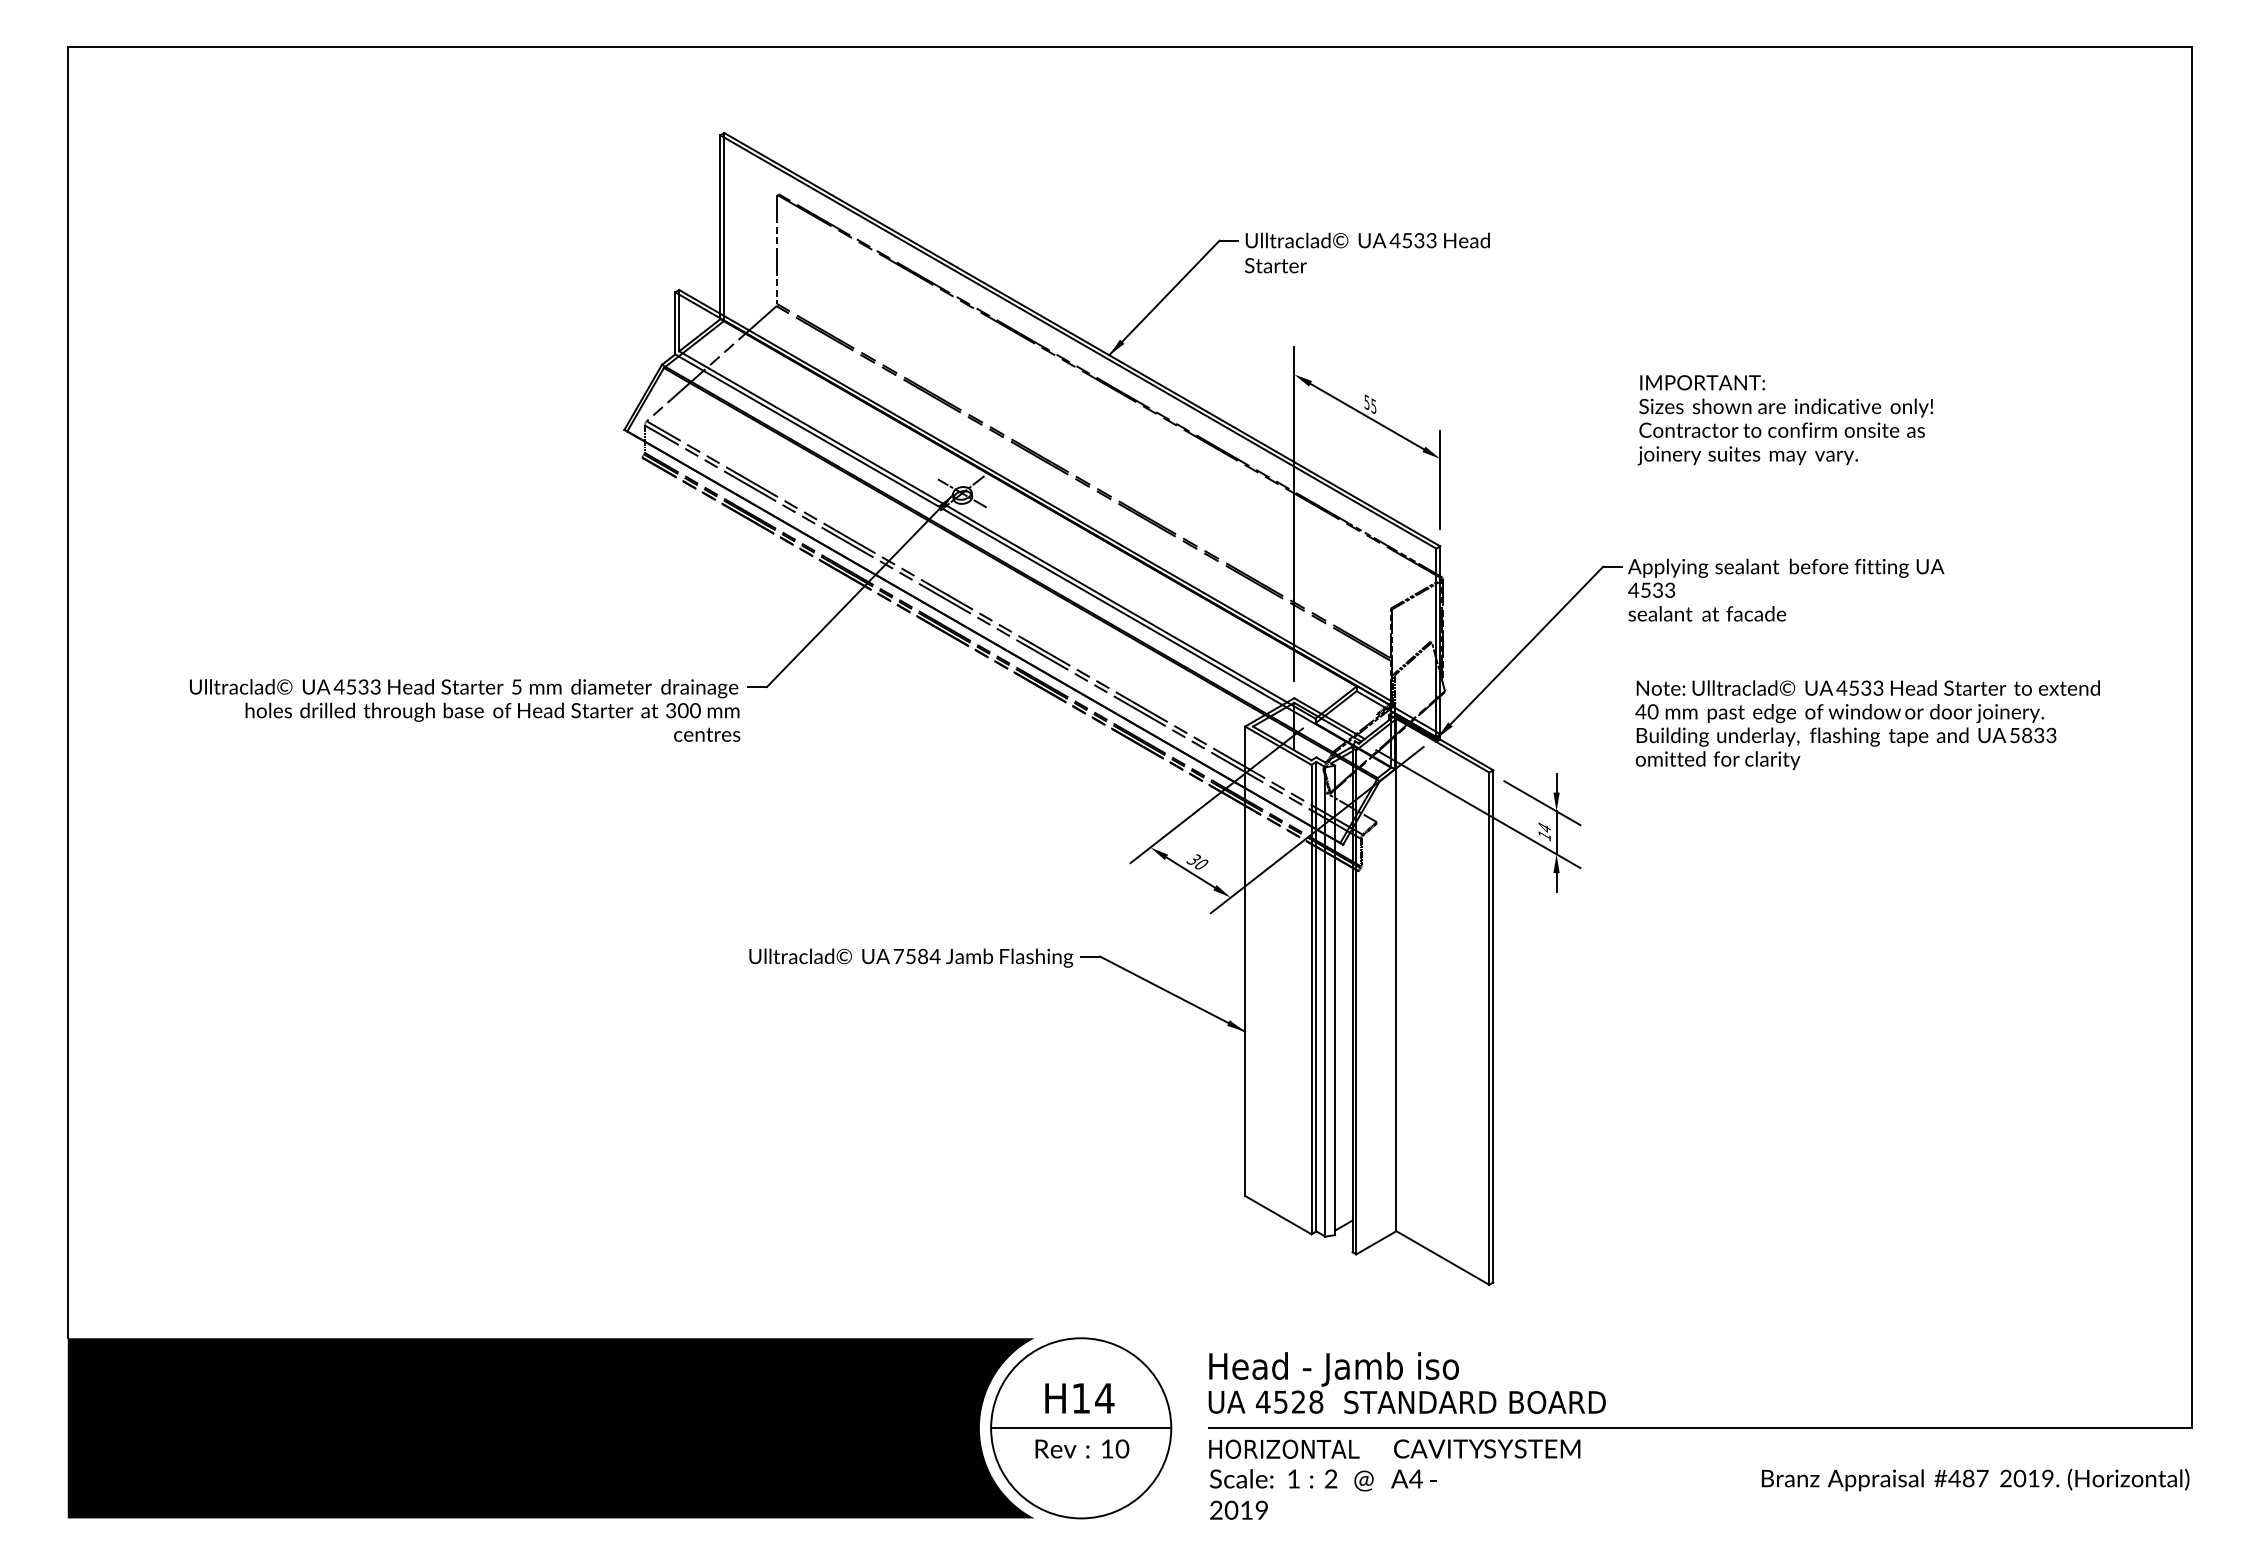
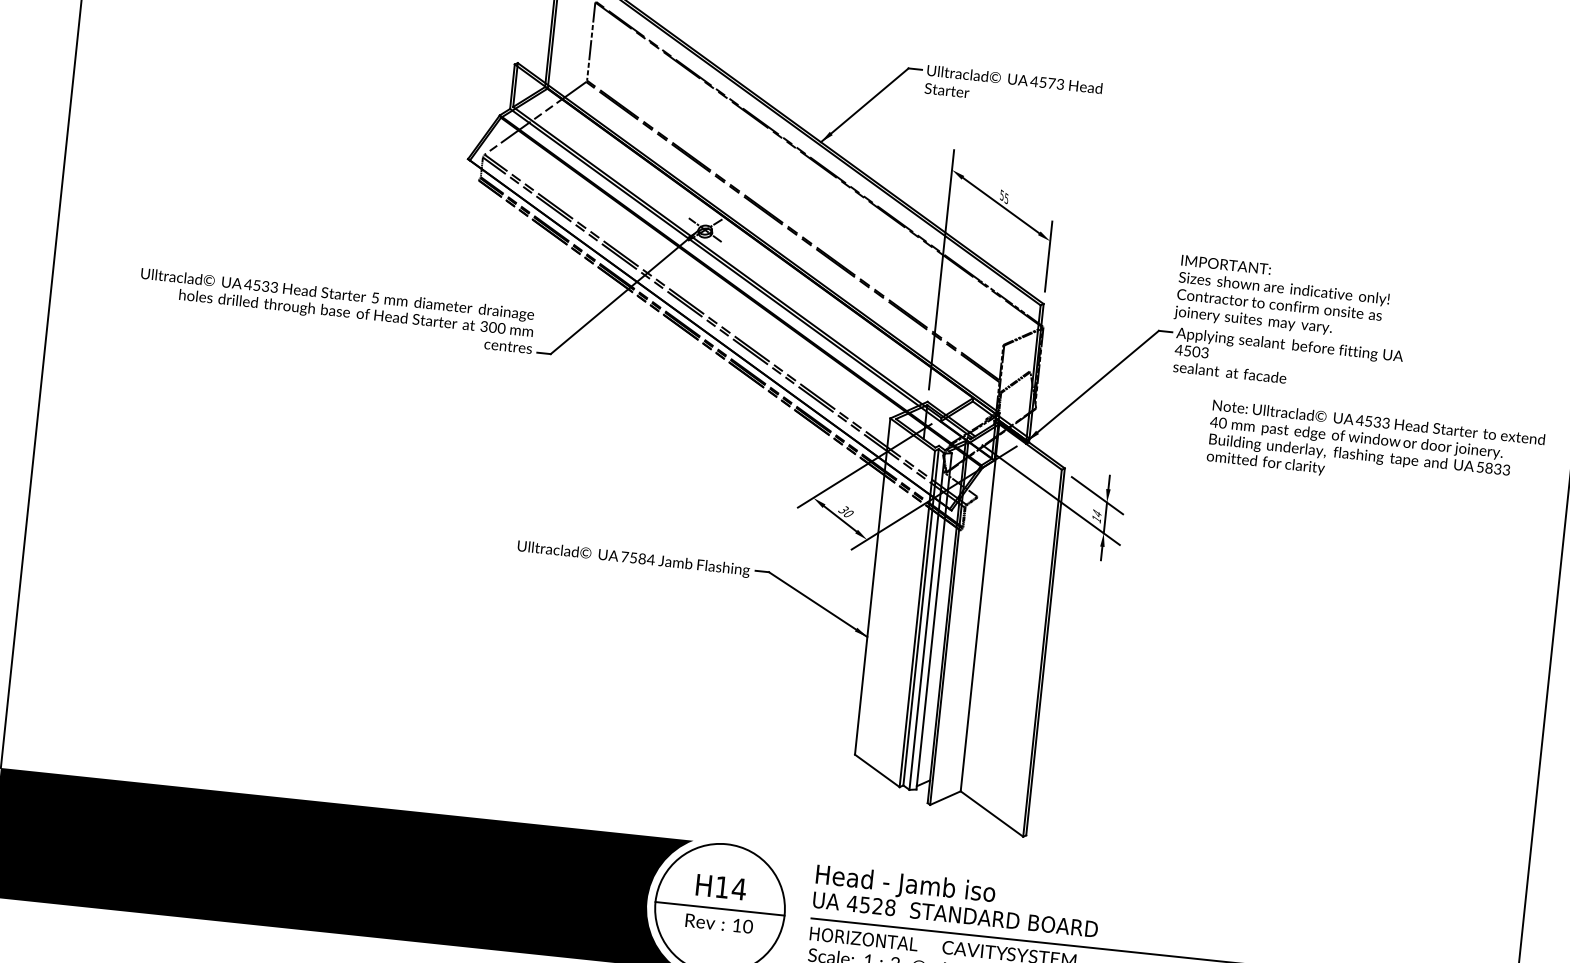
text: (1419, 240) -> (1051, 83), 4533 -> 4573
text: (1784, 420) -> (1282, 298), moved
text: (1657, 590) -> (1195, 352), 4533 -> 4503
text: (465, 710) -> (336, 310), moved
text: (1867, 725) -> (1375, 449), moved

